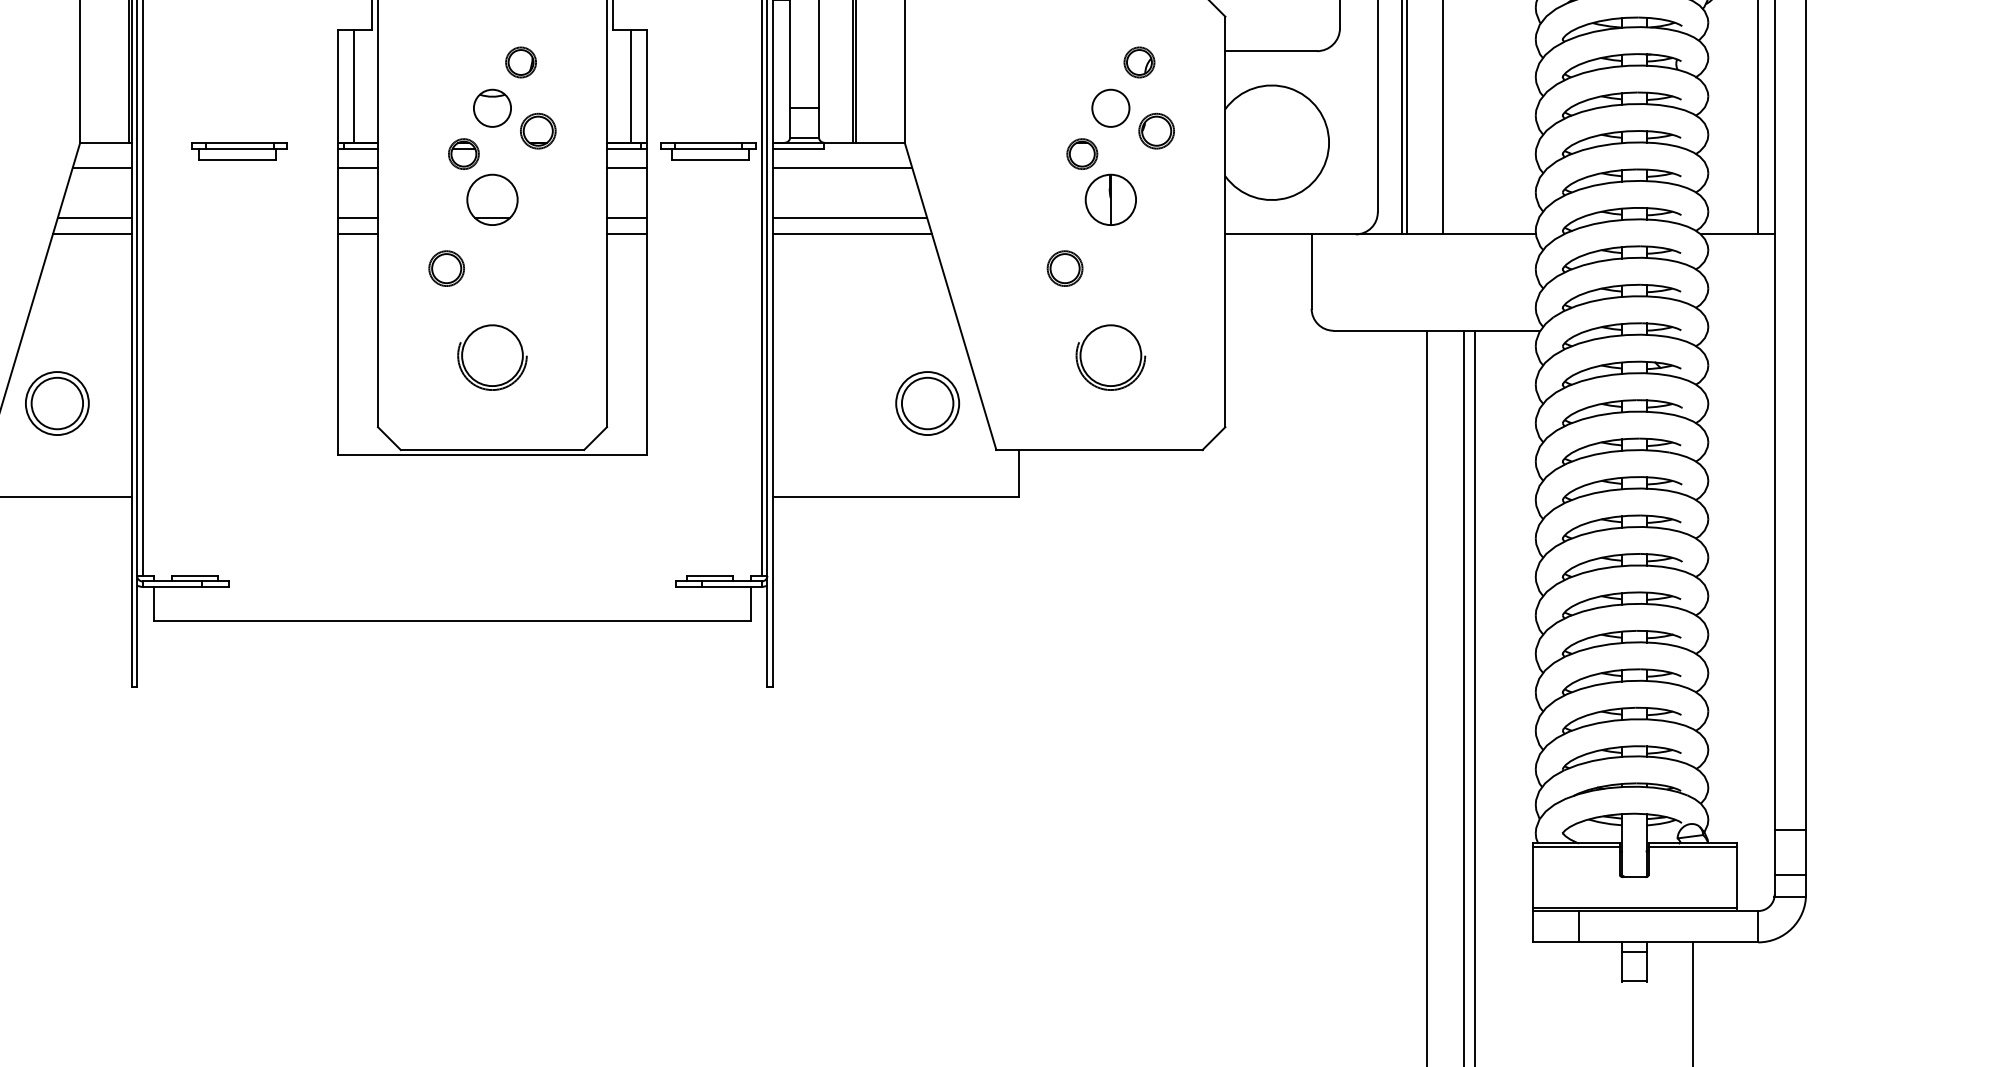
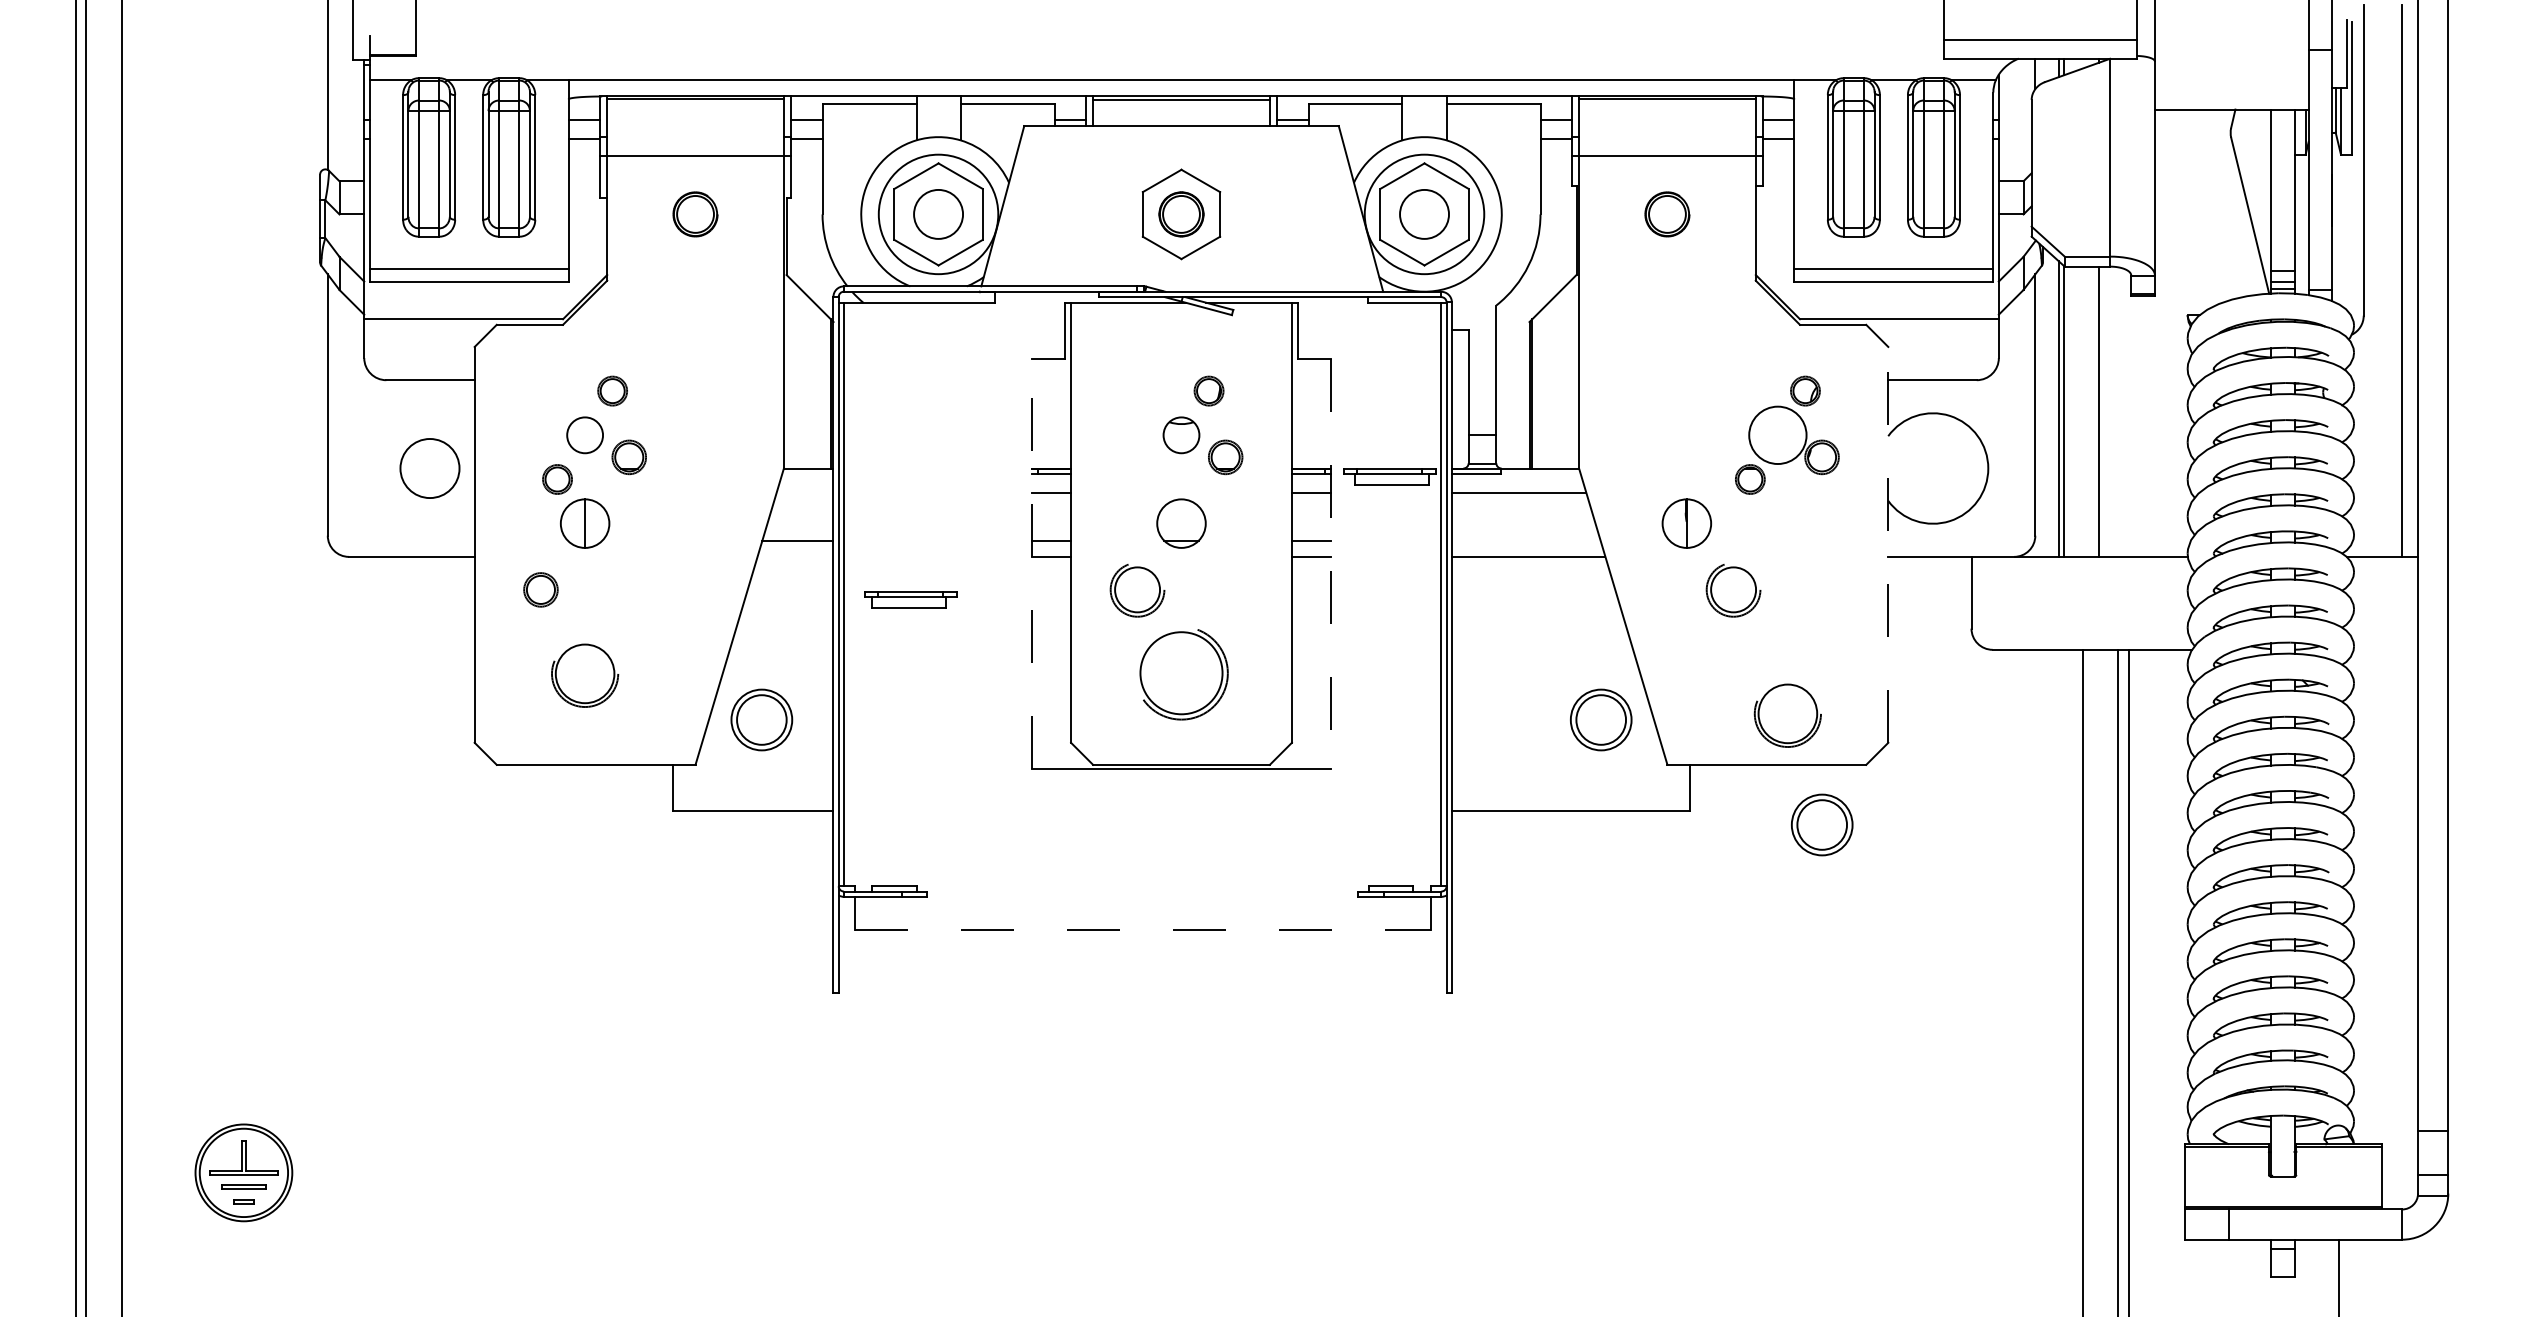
line: (353, 85) -> (1047, 413), removed
line: (631, 85) -> (1315, 413), removed
circle: (1110, 108) -> (1777, 435), size x1.6
part: (239, 151) -> (910, 599), moved
part: (463, 154) -> (1153, 479), removed
line: (101, 168) -> (804, 493), removed
part: (1110, 199) -> (1686, 523), moved
line: (849, 217) -> (1525, 540), removed
line: (1225, 221) -> (1888, 544), solid -> dashed
line: (92, 233) -> (795, 556), removed
line: (337, 242) -> (1032, 564), solid -> dashed
line: (646, 242) -> (1330, 564), solid -> dashed
part: (445, 268) -> (1136, 589), size x1.6
part: (1064, 268) -> (1733, 589), size x1.6
part: (492, 357) -> (1181, 675), size x1.4
part: (1110, 357) -> (1787, 715), moved
part: (1157, 511) -> (1822, 824), added
line: (453, 621) -> (1143, 930), solid -> dashed

